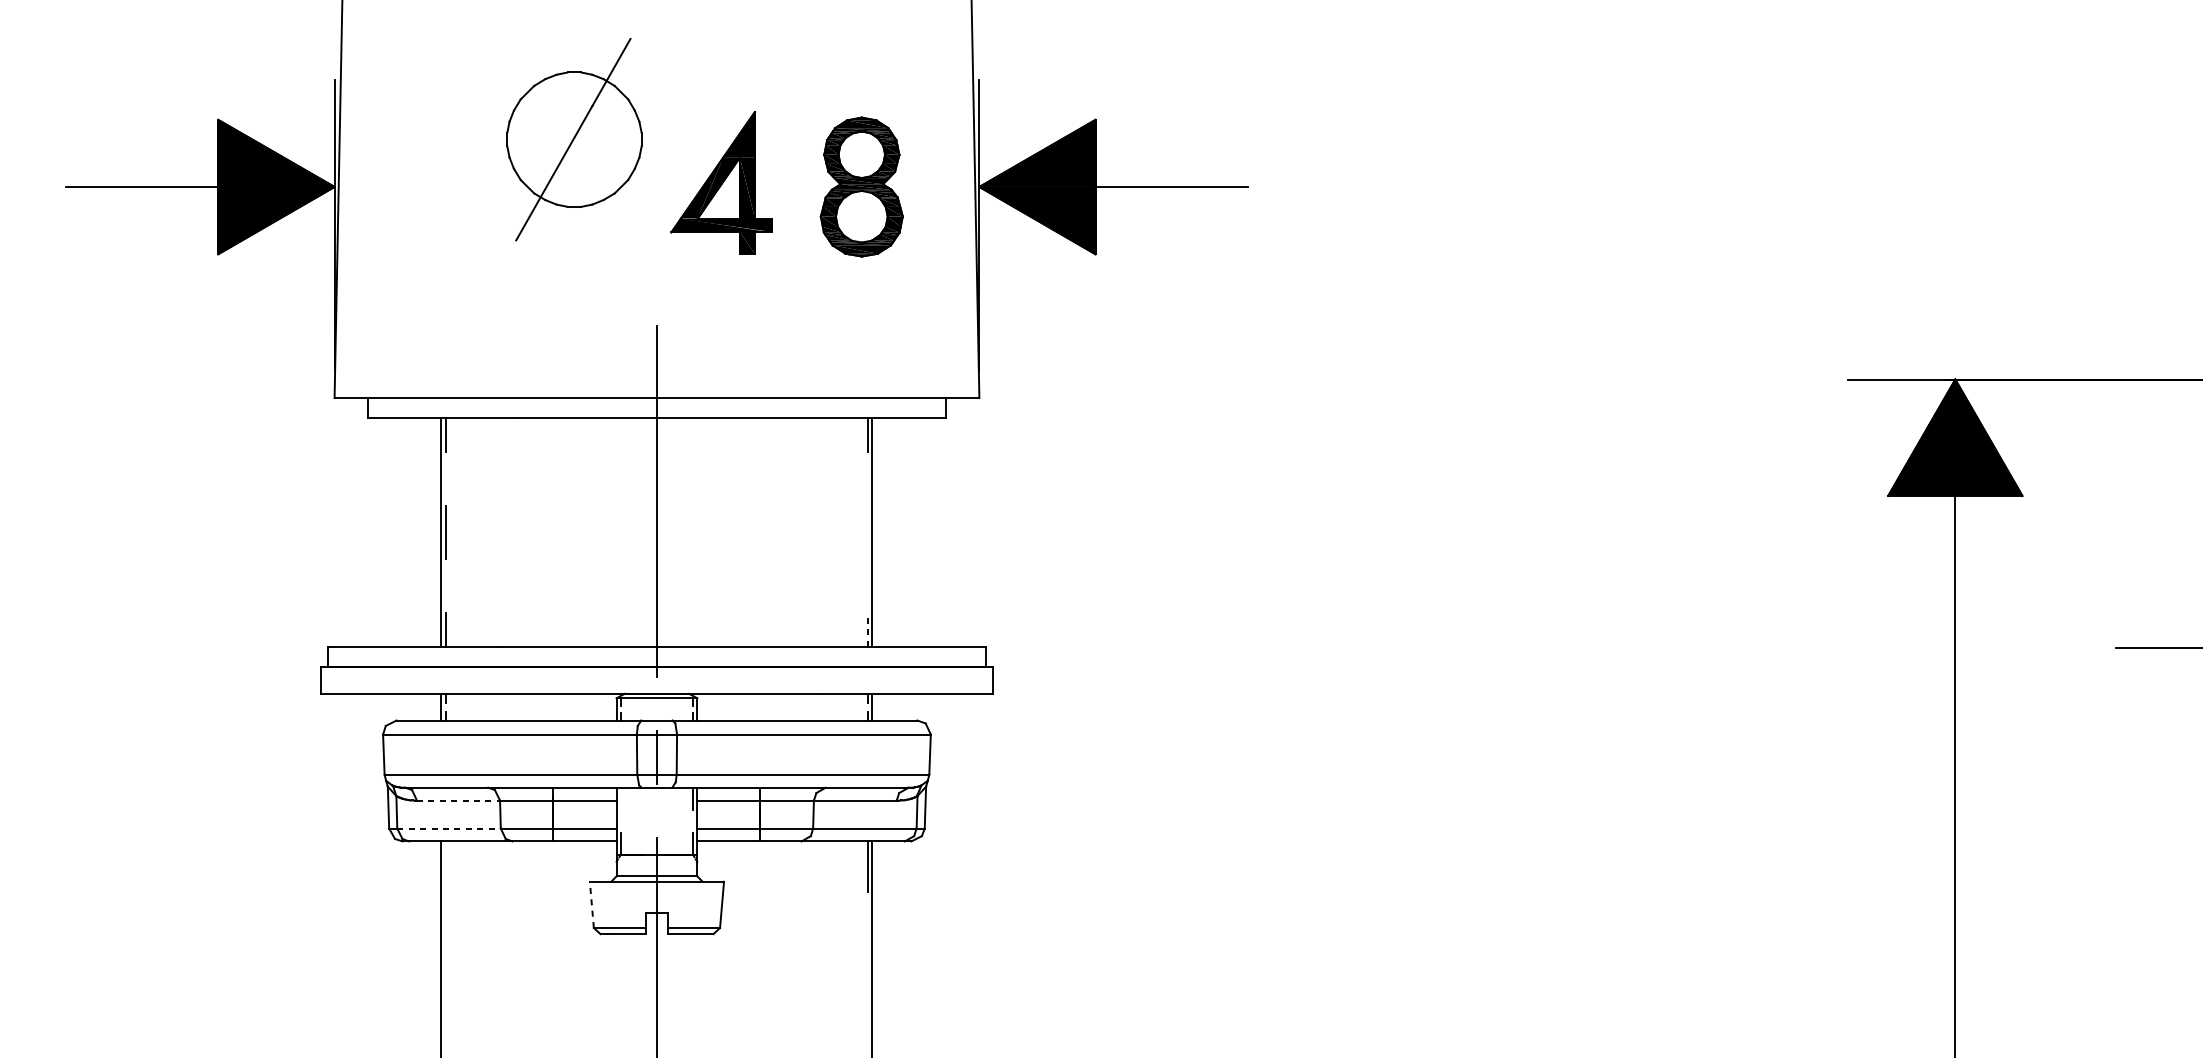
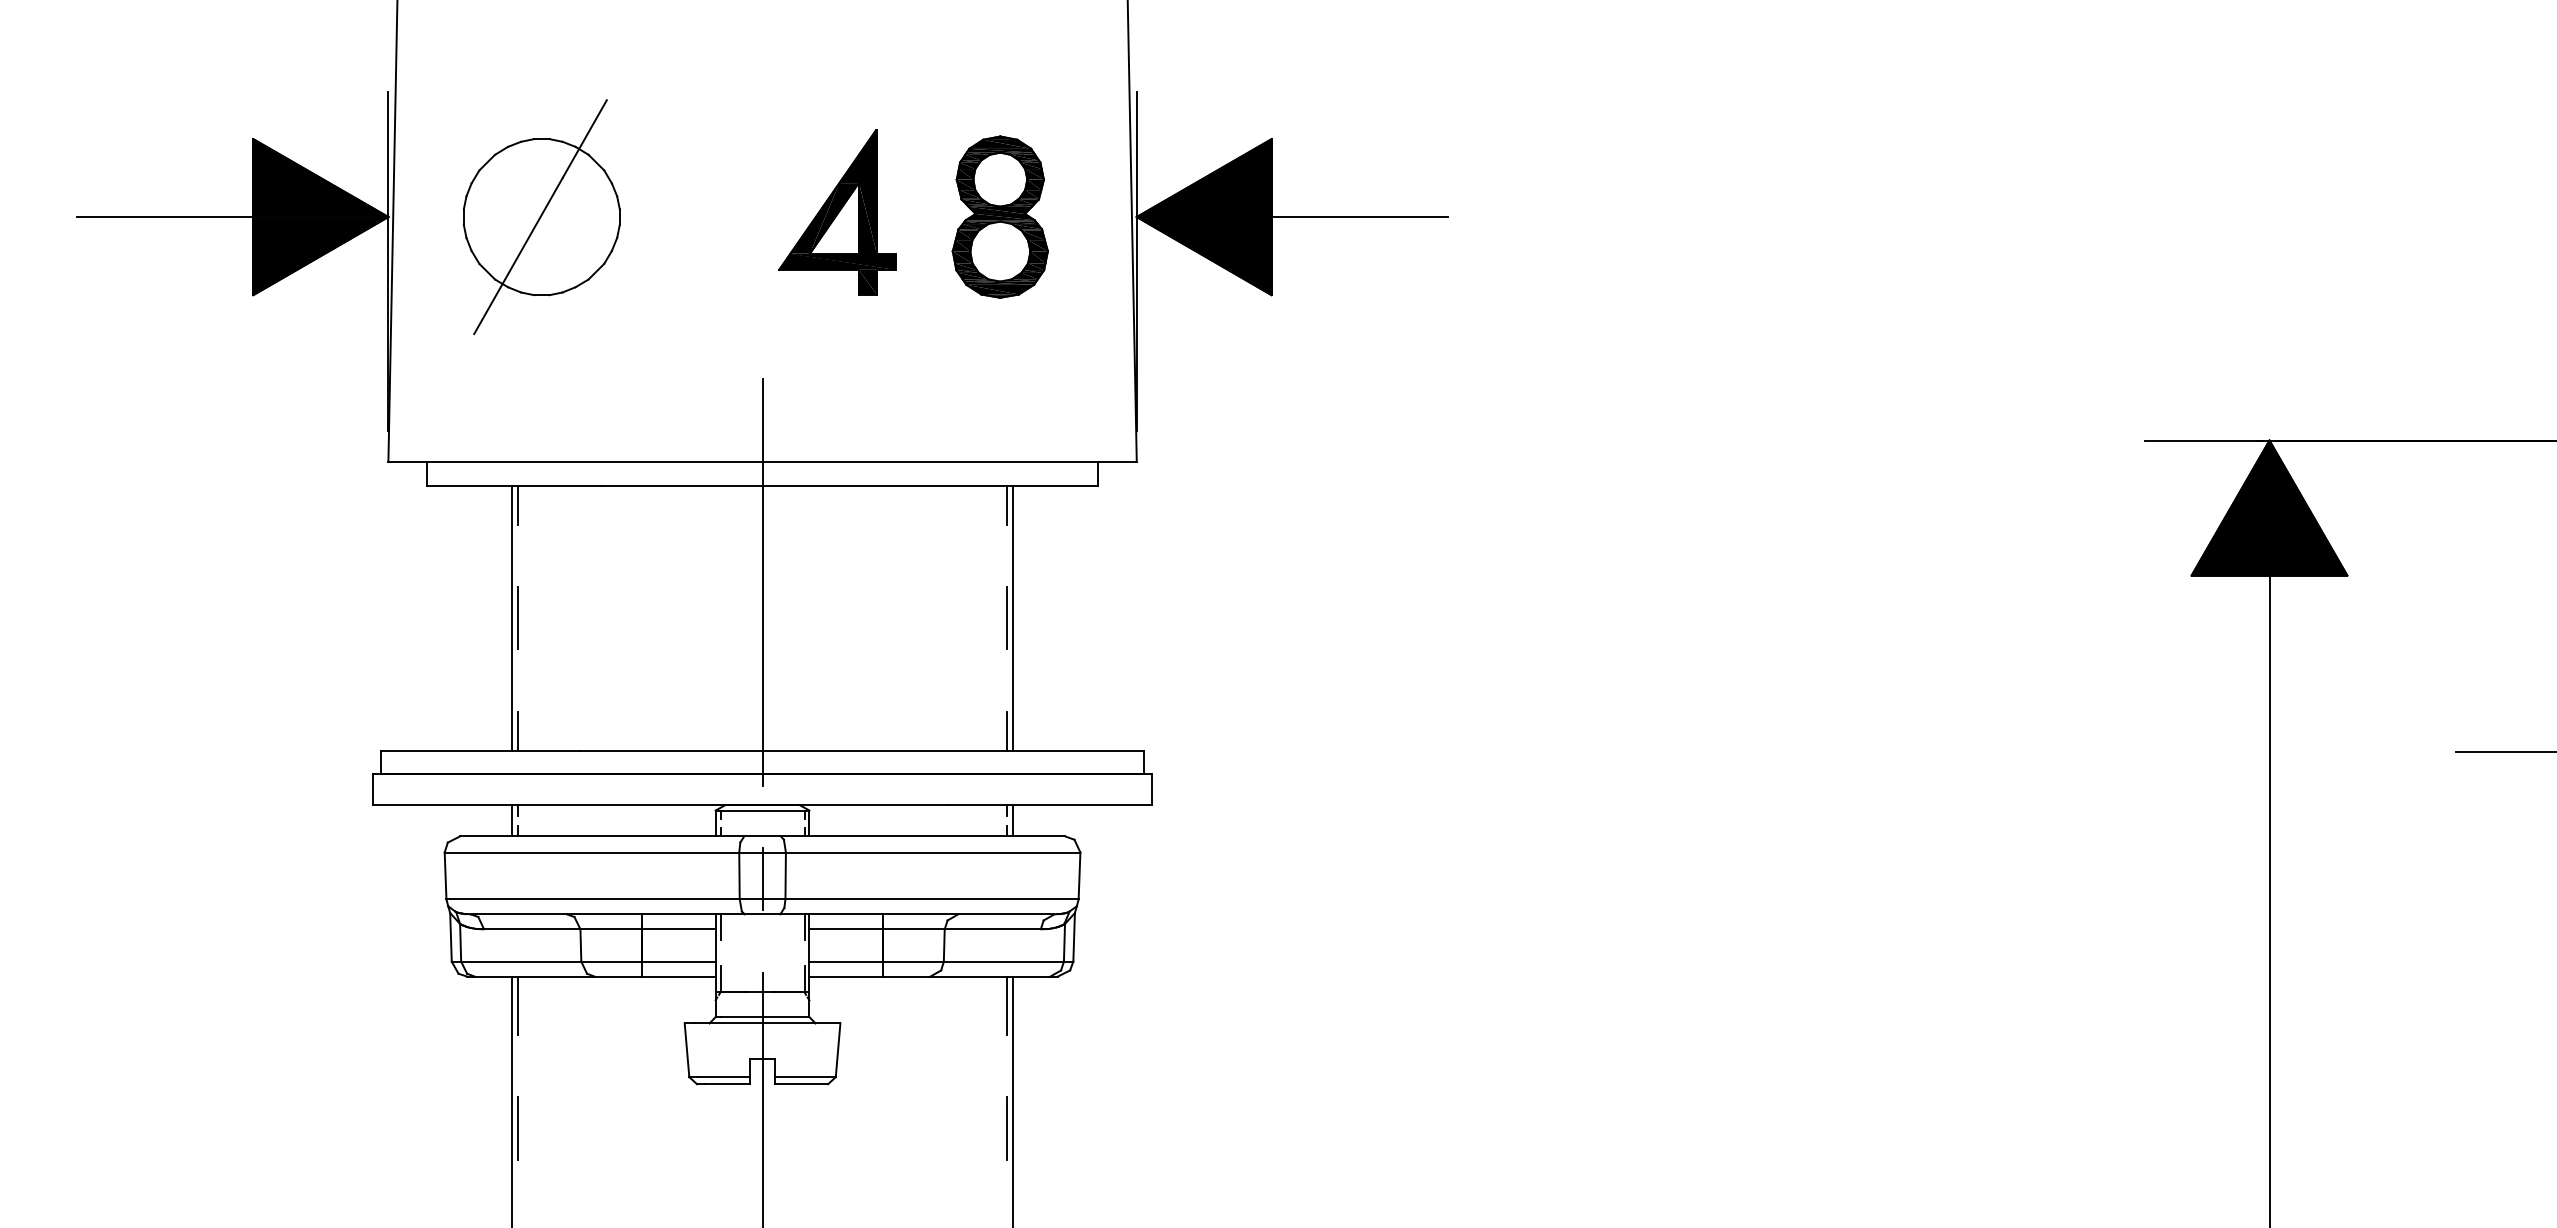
part: (574, 139) -> (541, 217), moved
line: (868, 532) -> (1007, 617), added
line: (868, 630) -> (1007, 731), dashed -> solid
line: (620, 799) -> (720, 927), added
line: (458, 800) -> (532, 929), dashed -> solid
line: (449, 828) -> (521, 961), dashed -> solid
line: (445, 866) -> (517, 1005), added
line: (592, 905) -> (687, 1050), dashed -> solid
line: (445, 972) -> (517, 1128), added
line: (868, 972) -> (1007, 1128), added

